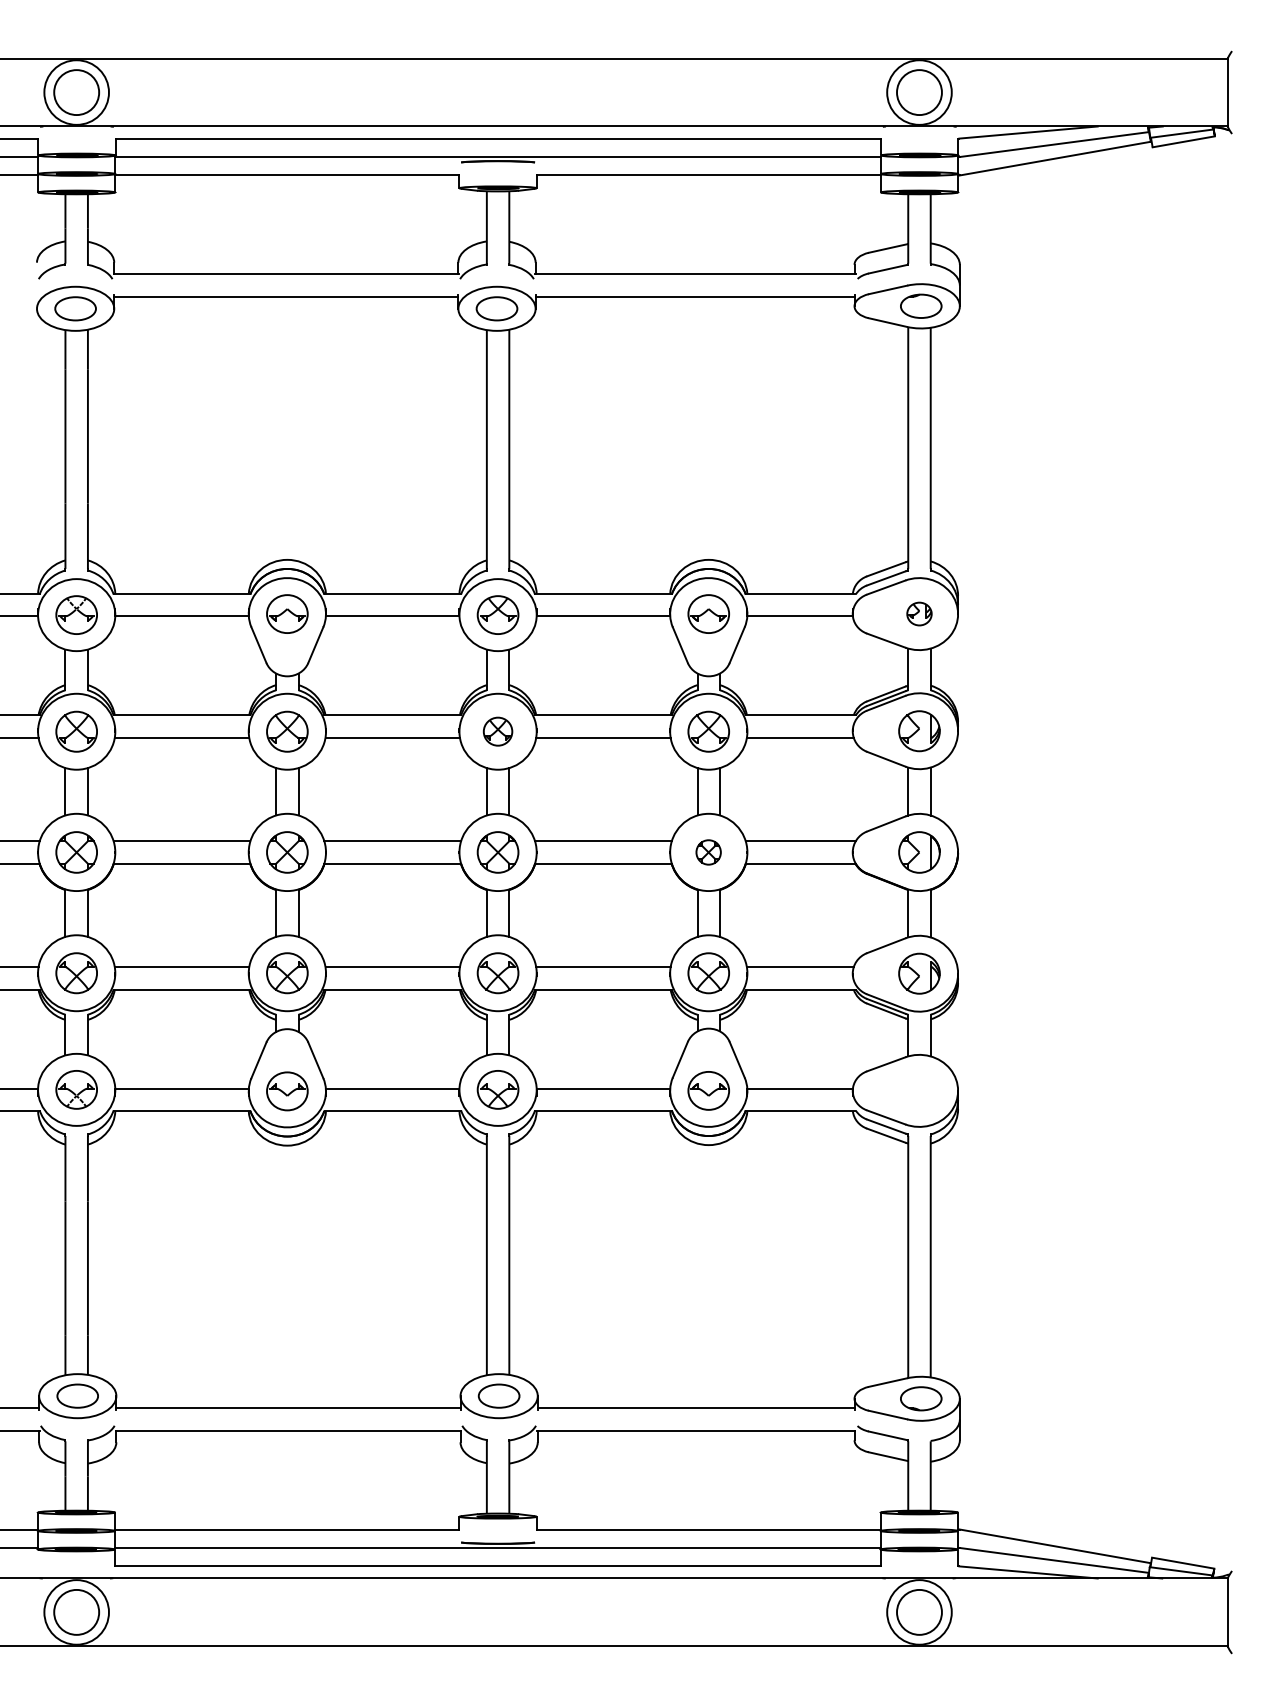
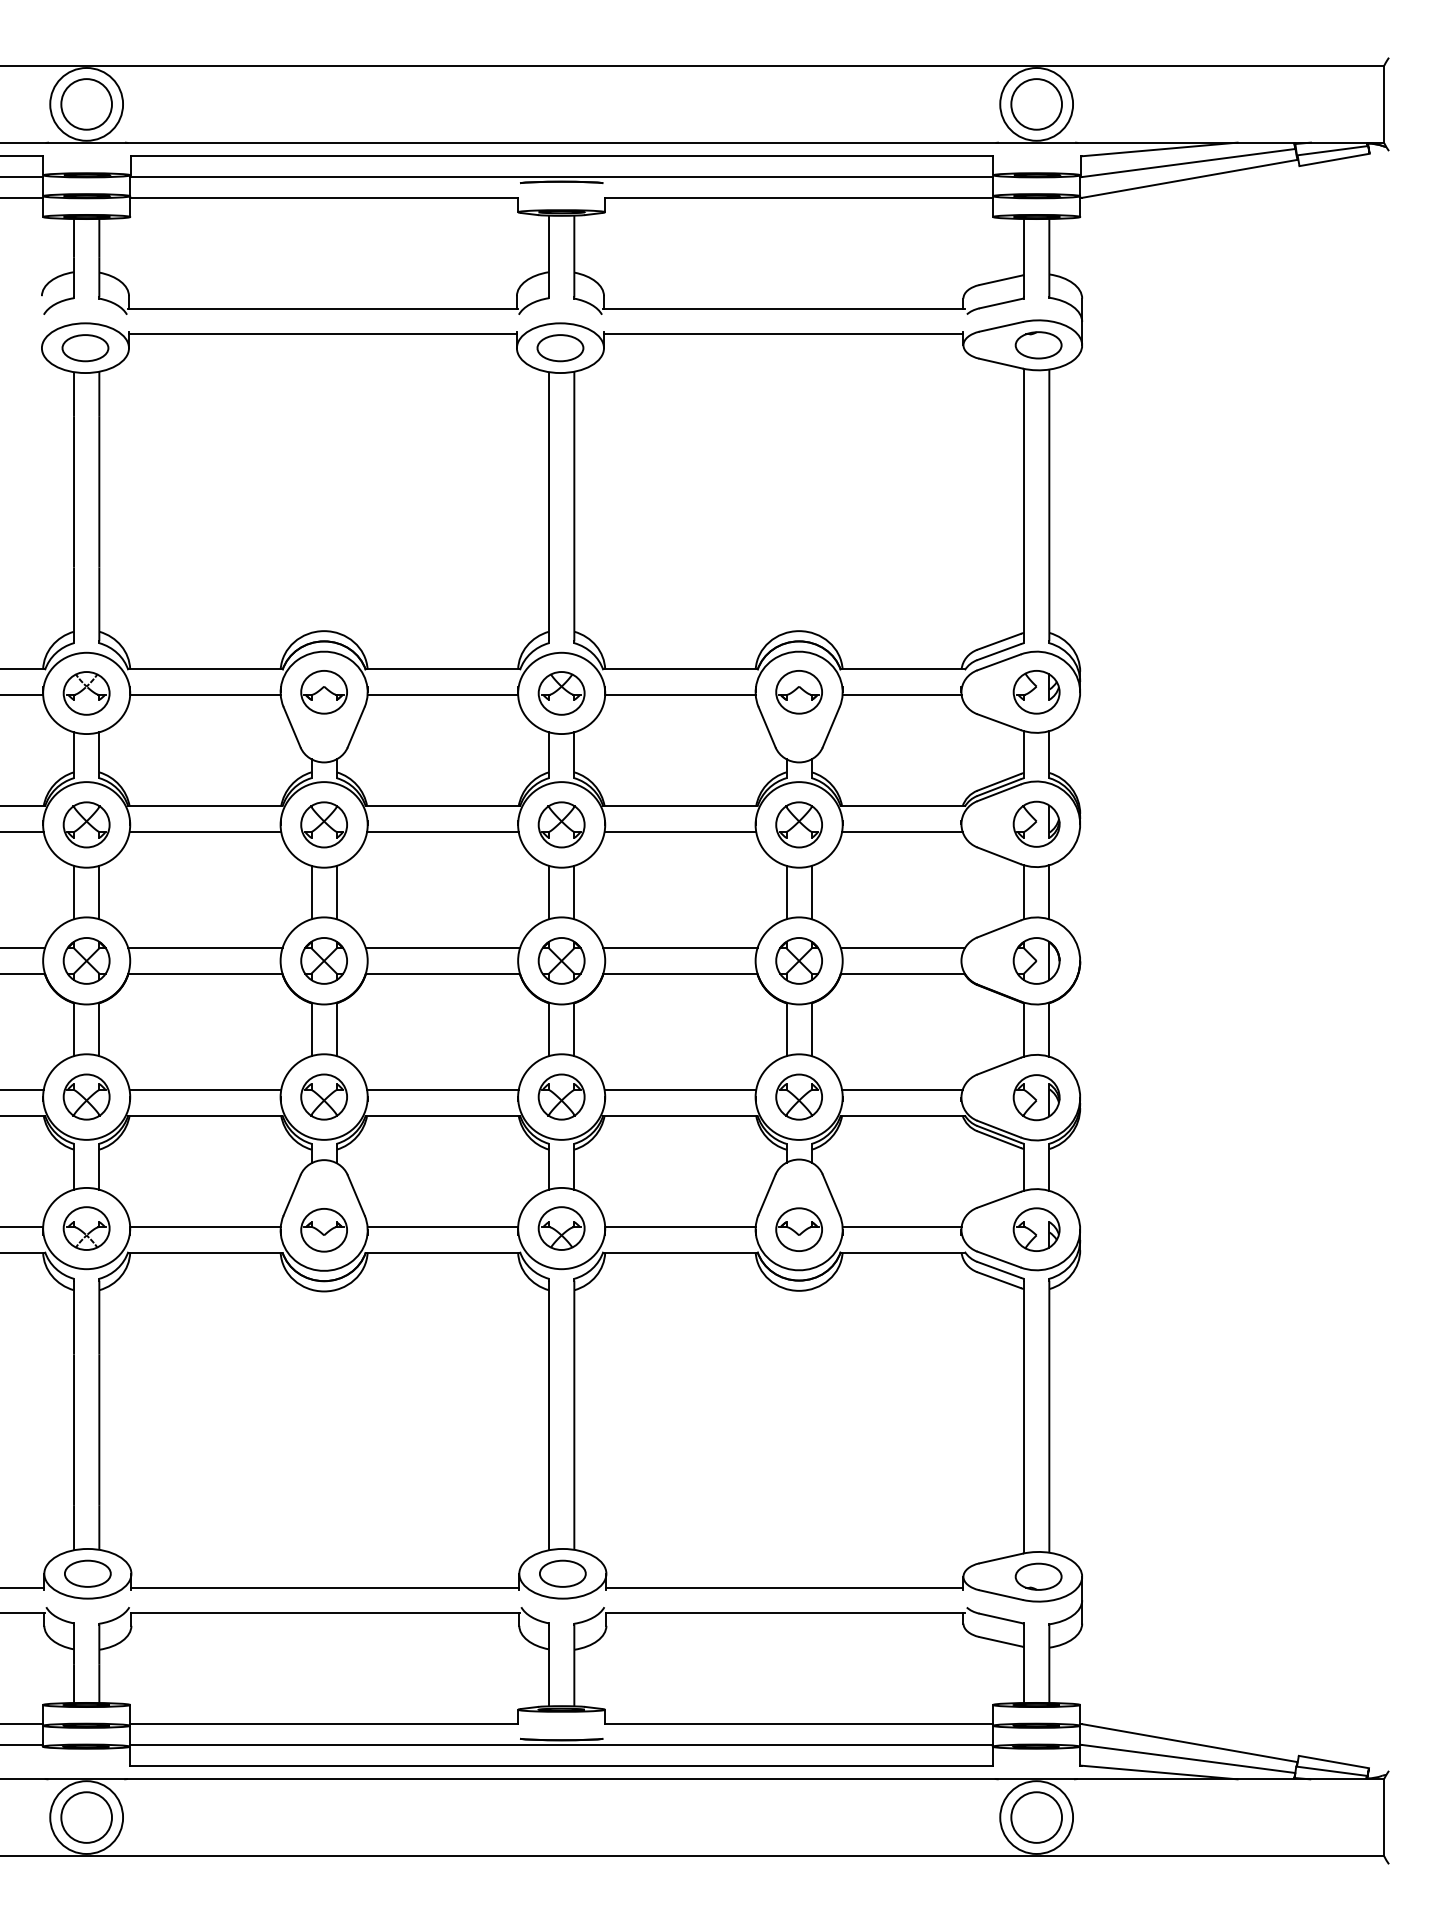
part: (919, 613) -> (1036, 691), size x1.67
part: (497, 731) -> (561, 824), size x1.43
part: (708, 852) -> (798, 961), size x1.67
part: (919, 1090) -> (1036, 1229), added

